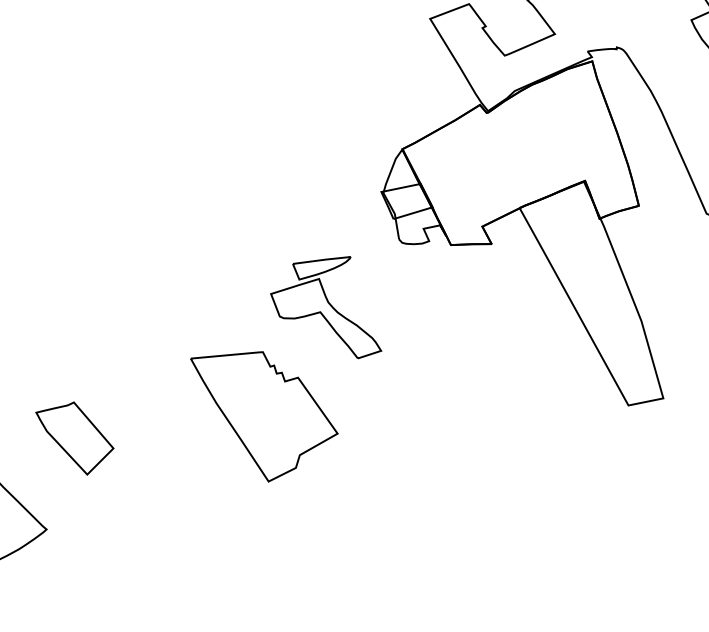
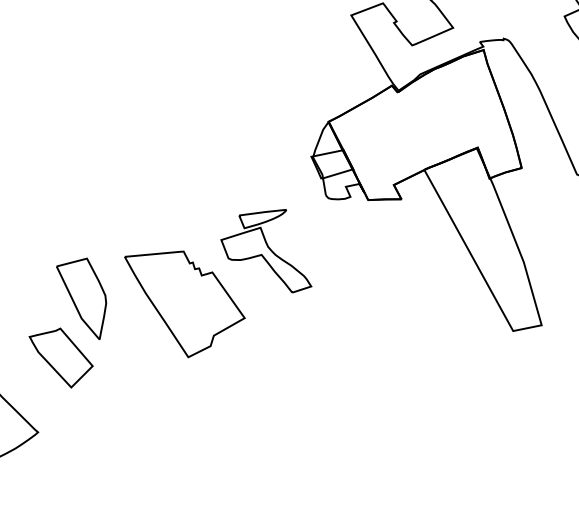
part: (99, 365) -> (81, 298), added
part: (264, 416) -> (184, 304), moved

